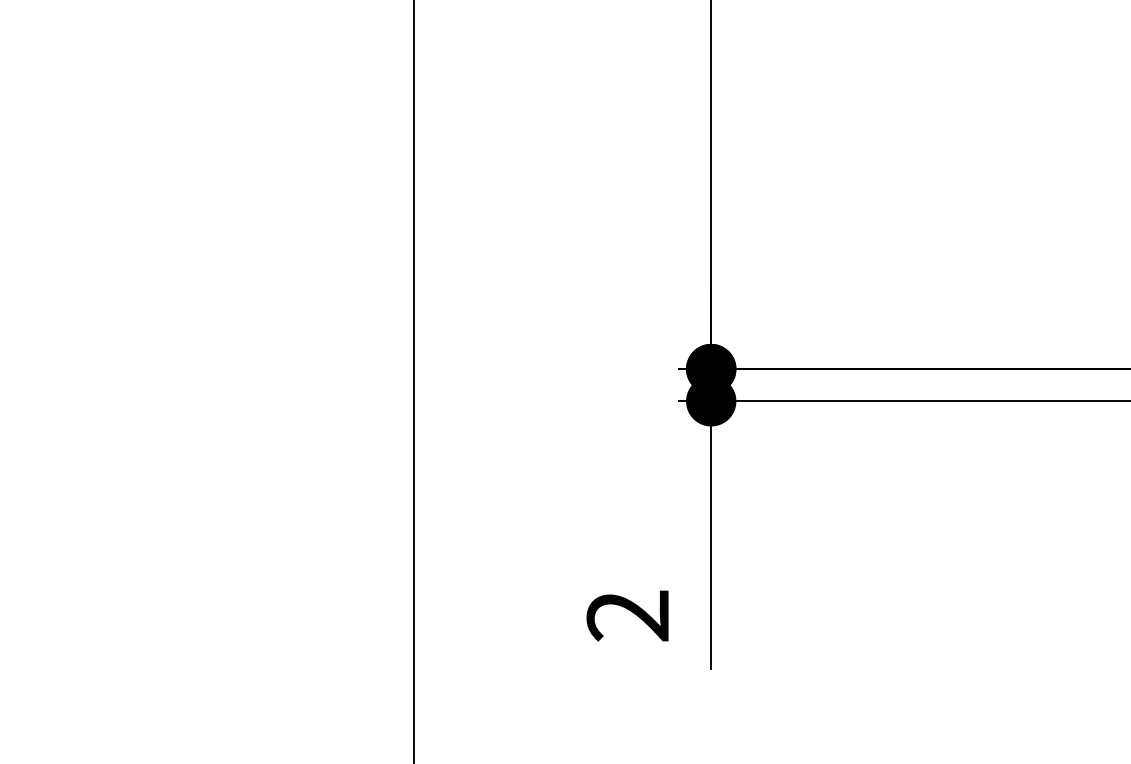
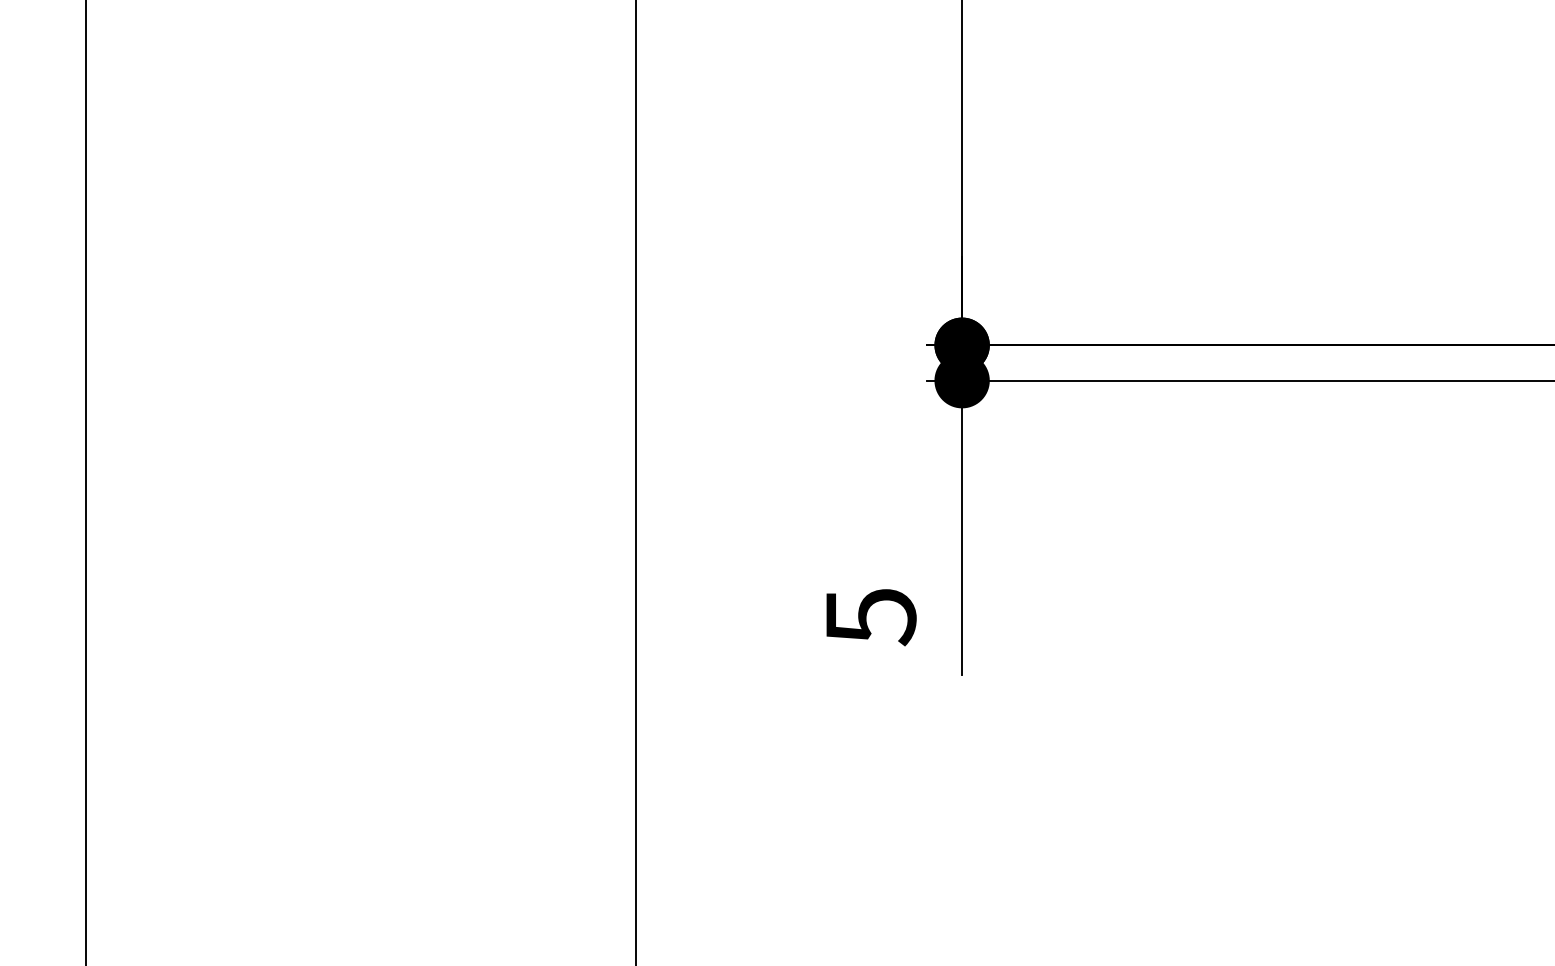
text: (627, 616) -> (870, 617), 2 -> 5

